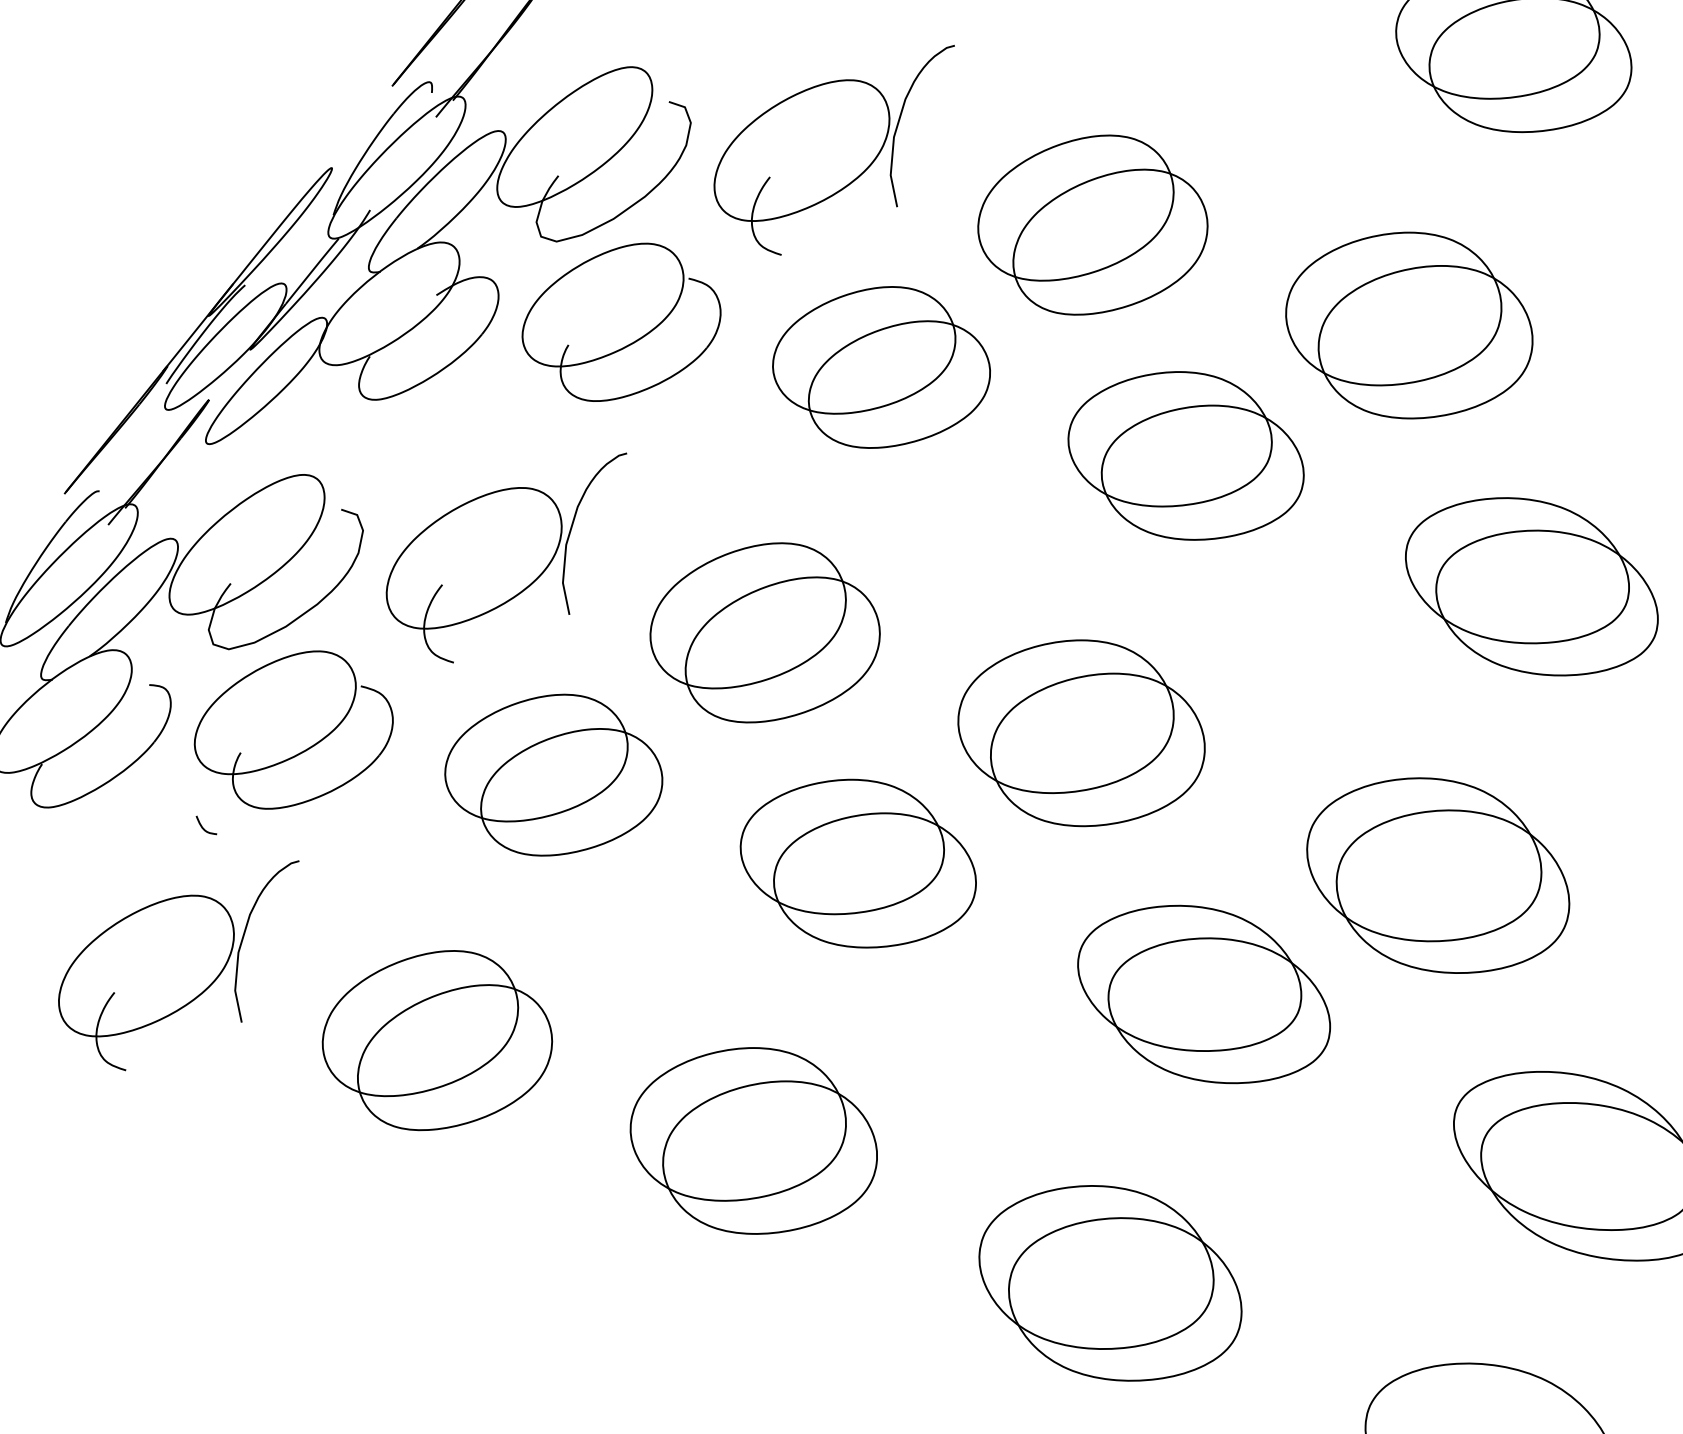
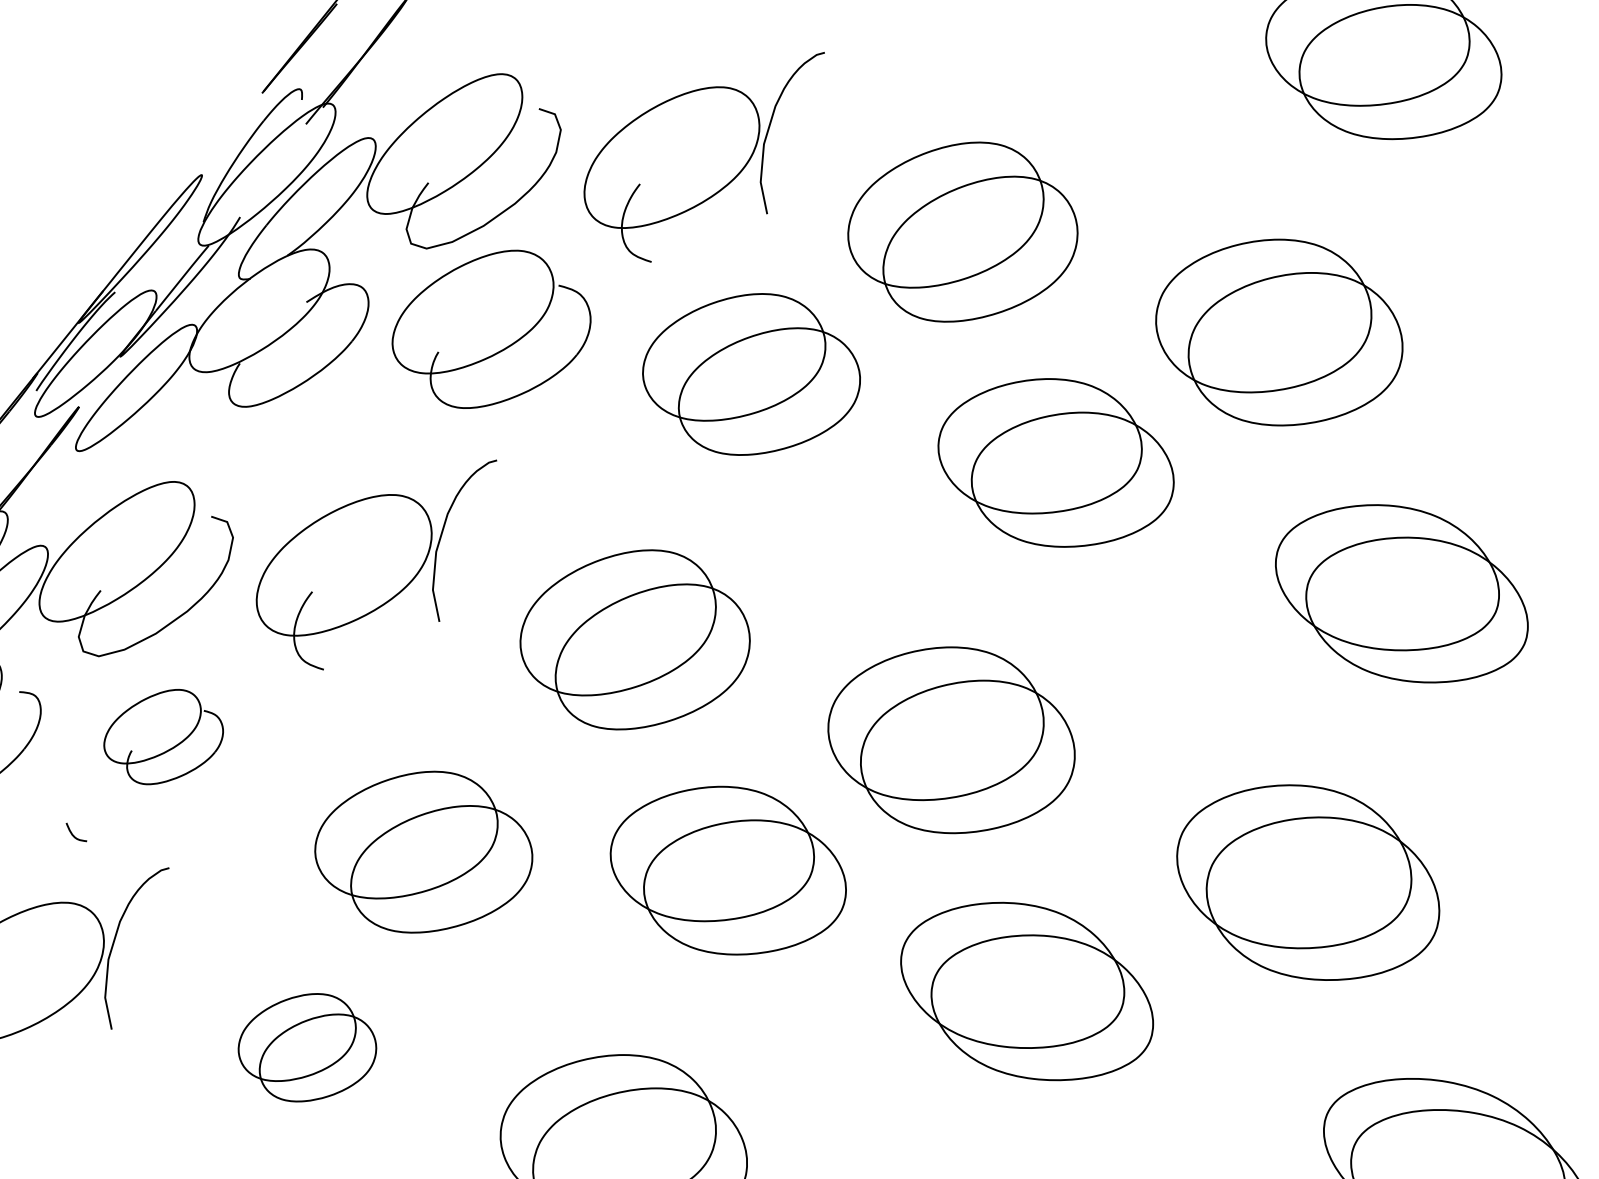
part: (293, 729) -> (163, 736), size x0.6
part: (553, 774) -> (423, 851), moved
part: (1204, 994) -> (1027, 991), moved
part: (437, 1040) -> (307, 1047), size x0.6

